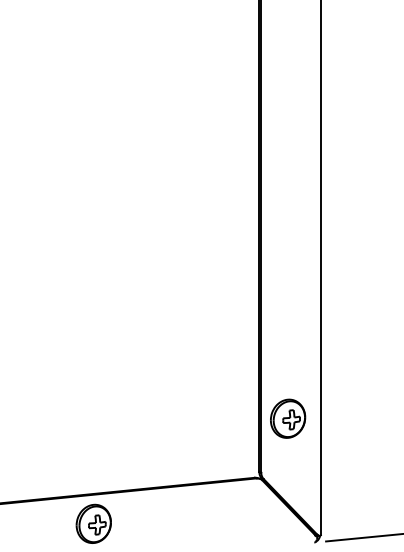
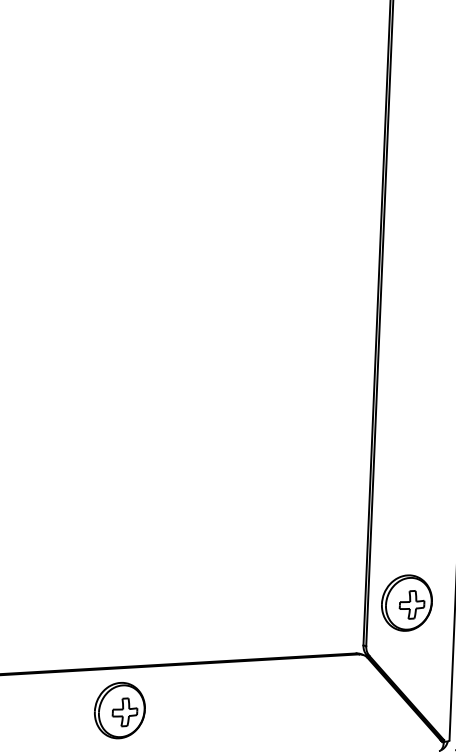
part: (288, 418) -> (407, 602), moved

